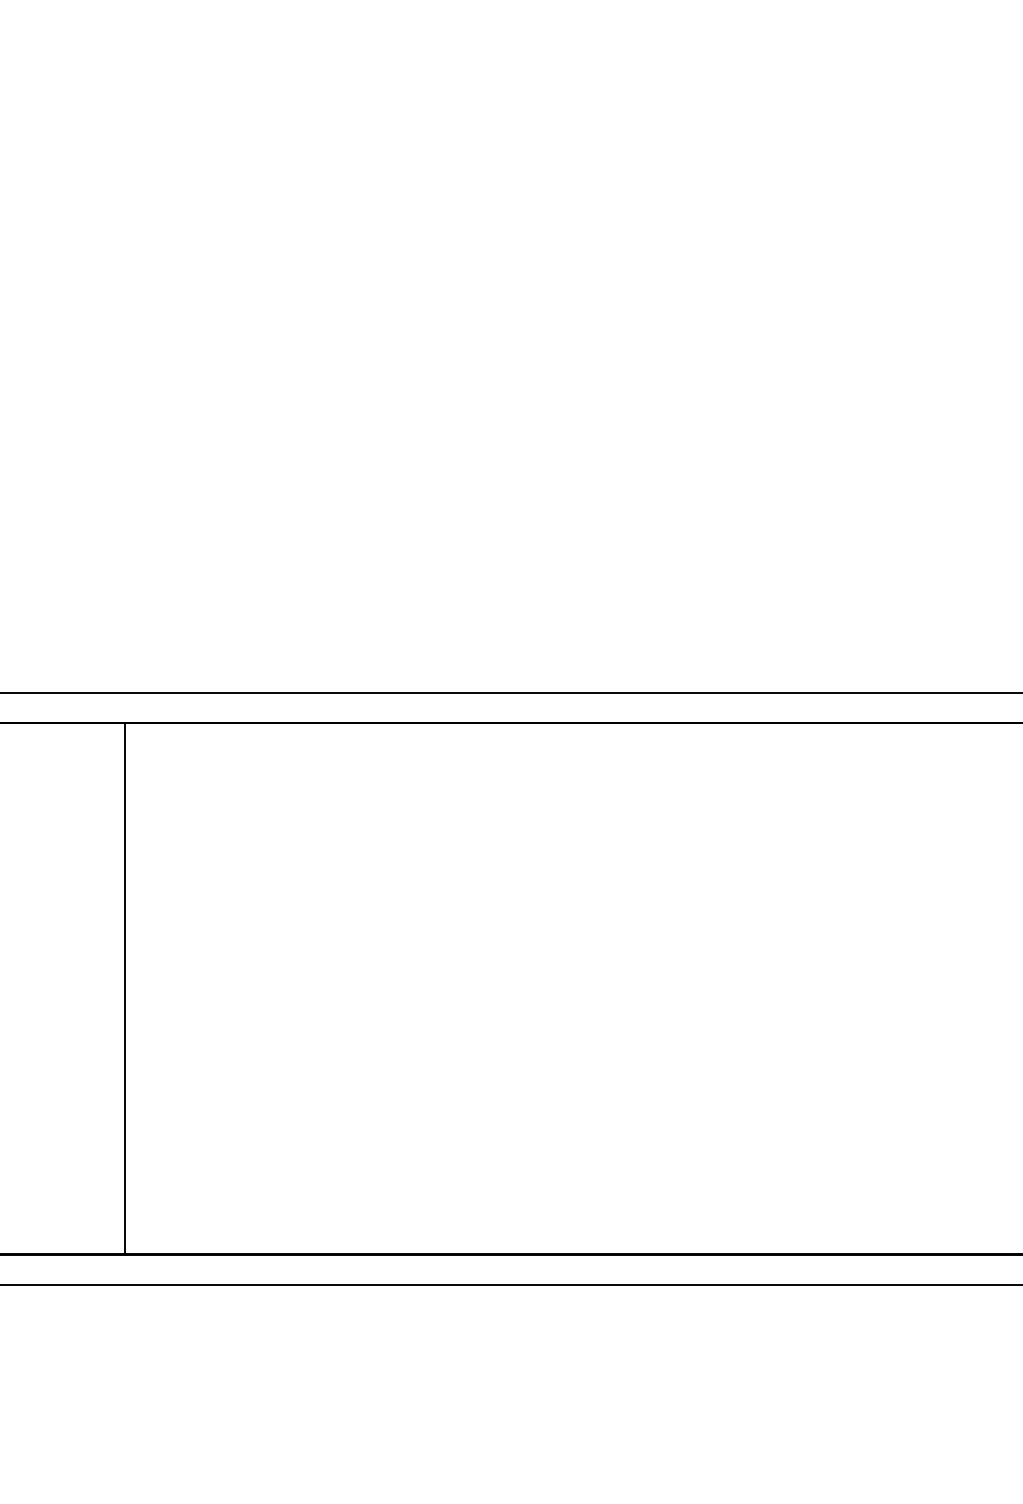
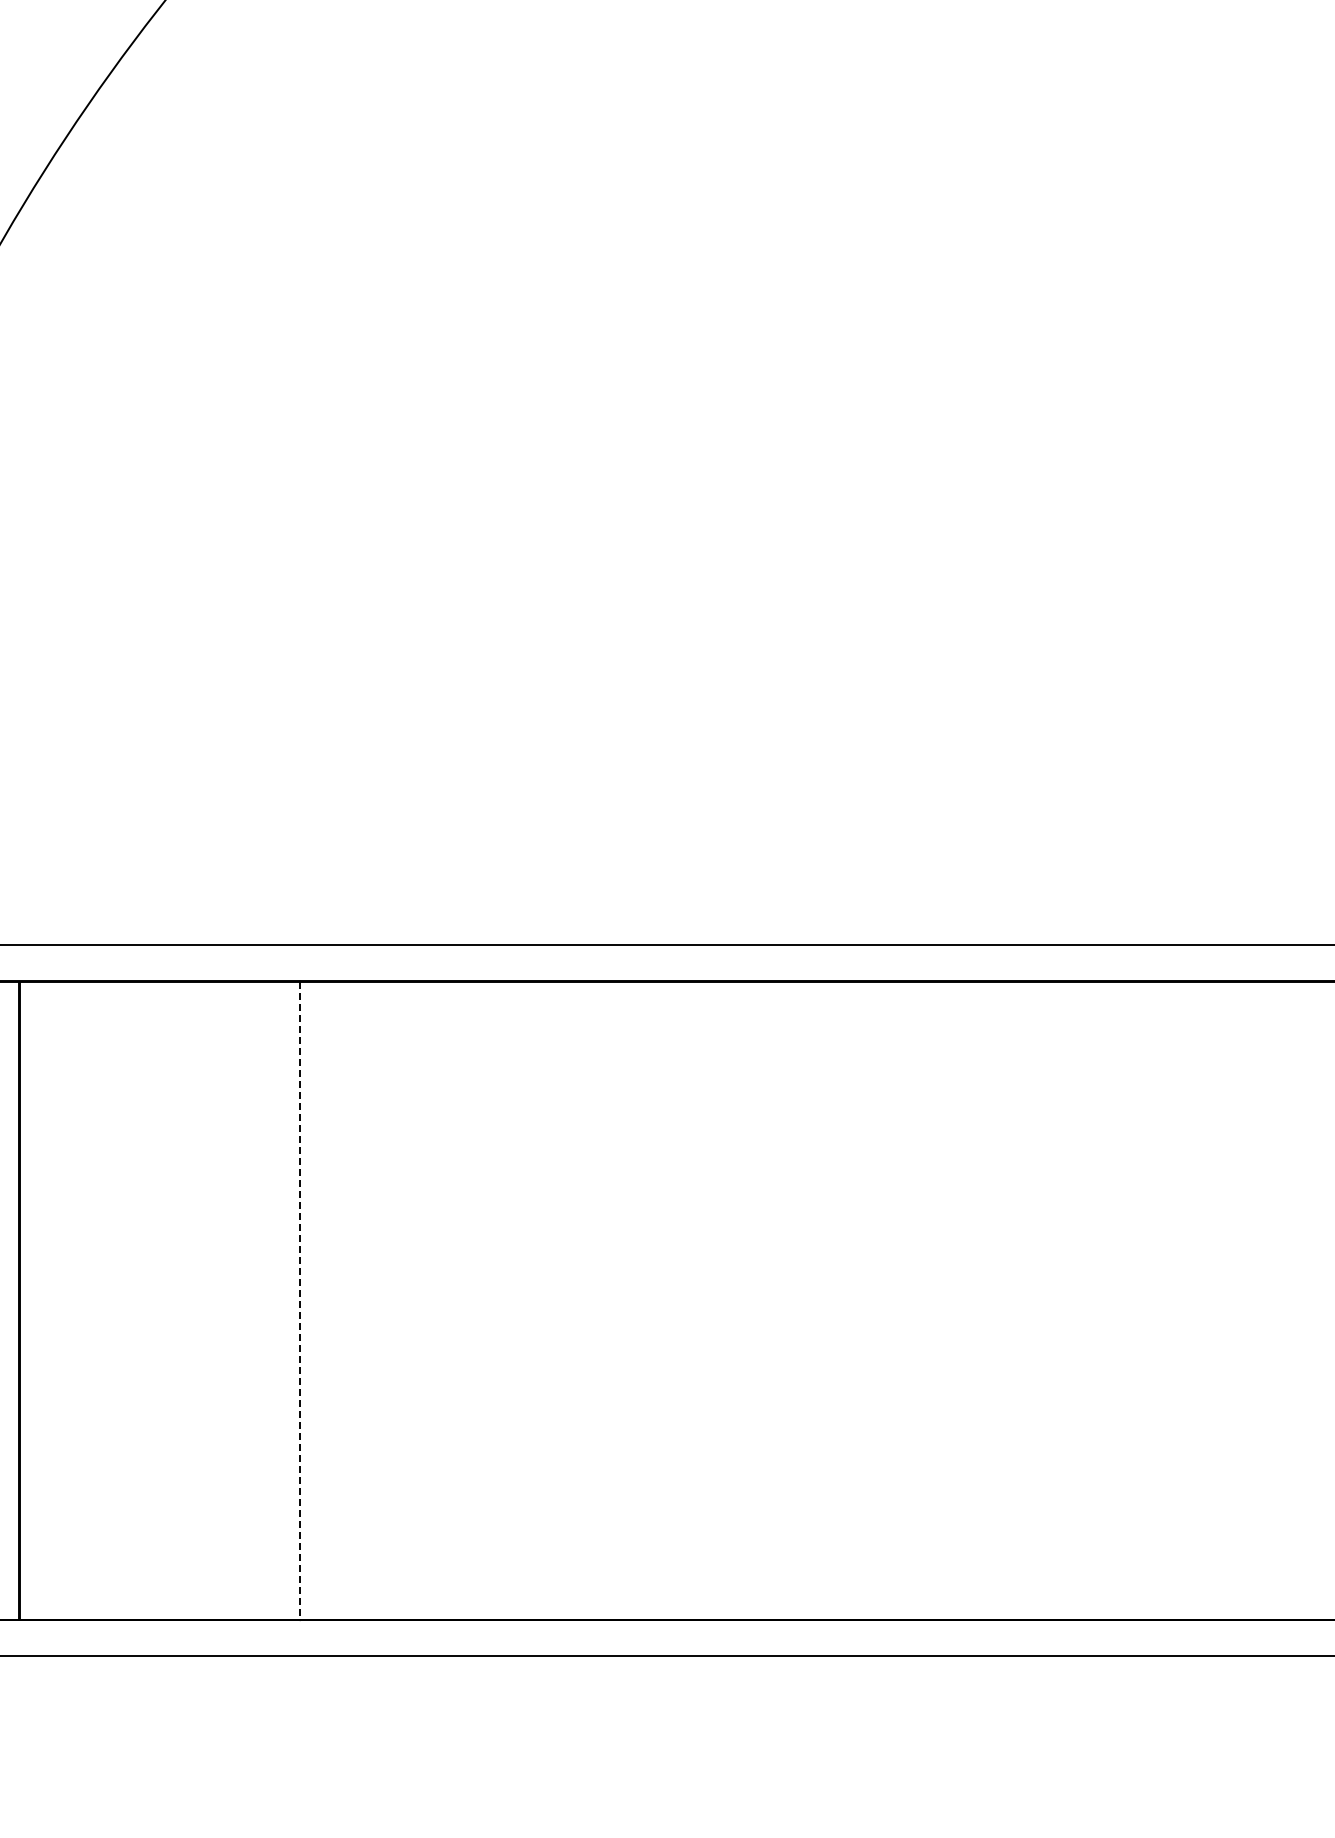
line: (125, 988) -> (300, 1300), solid -> dashed

